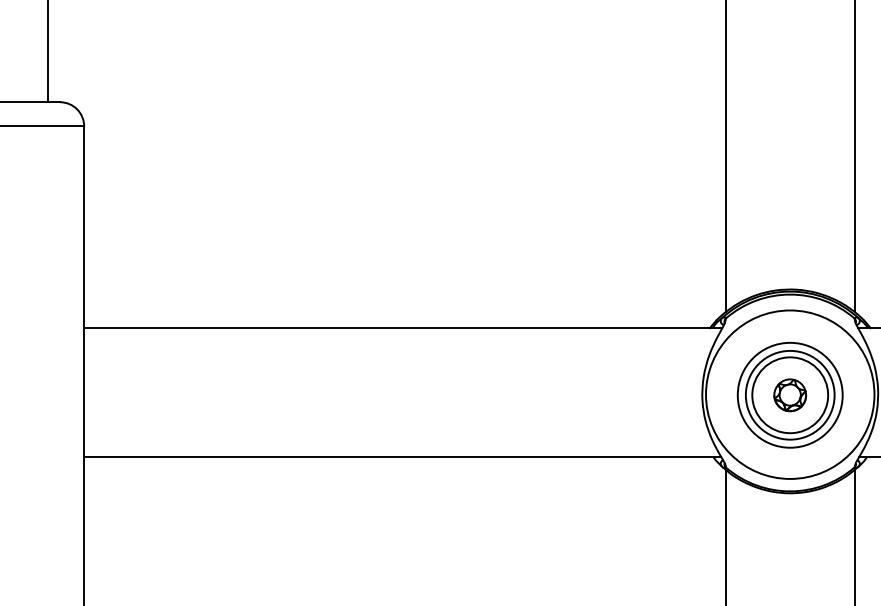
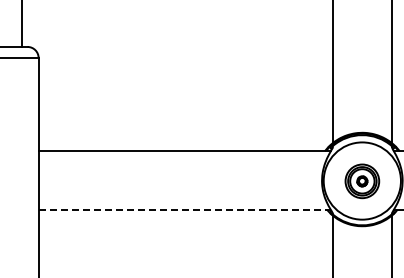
part: (790, 395) -> (362, 181), size x0.7
line: (404, 456) -> (185, 209), solid -> dashed

